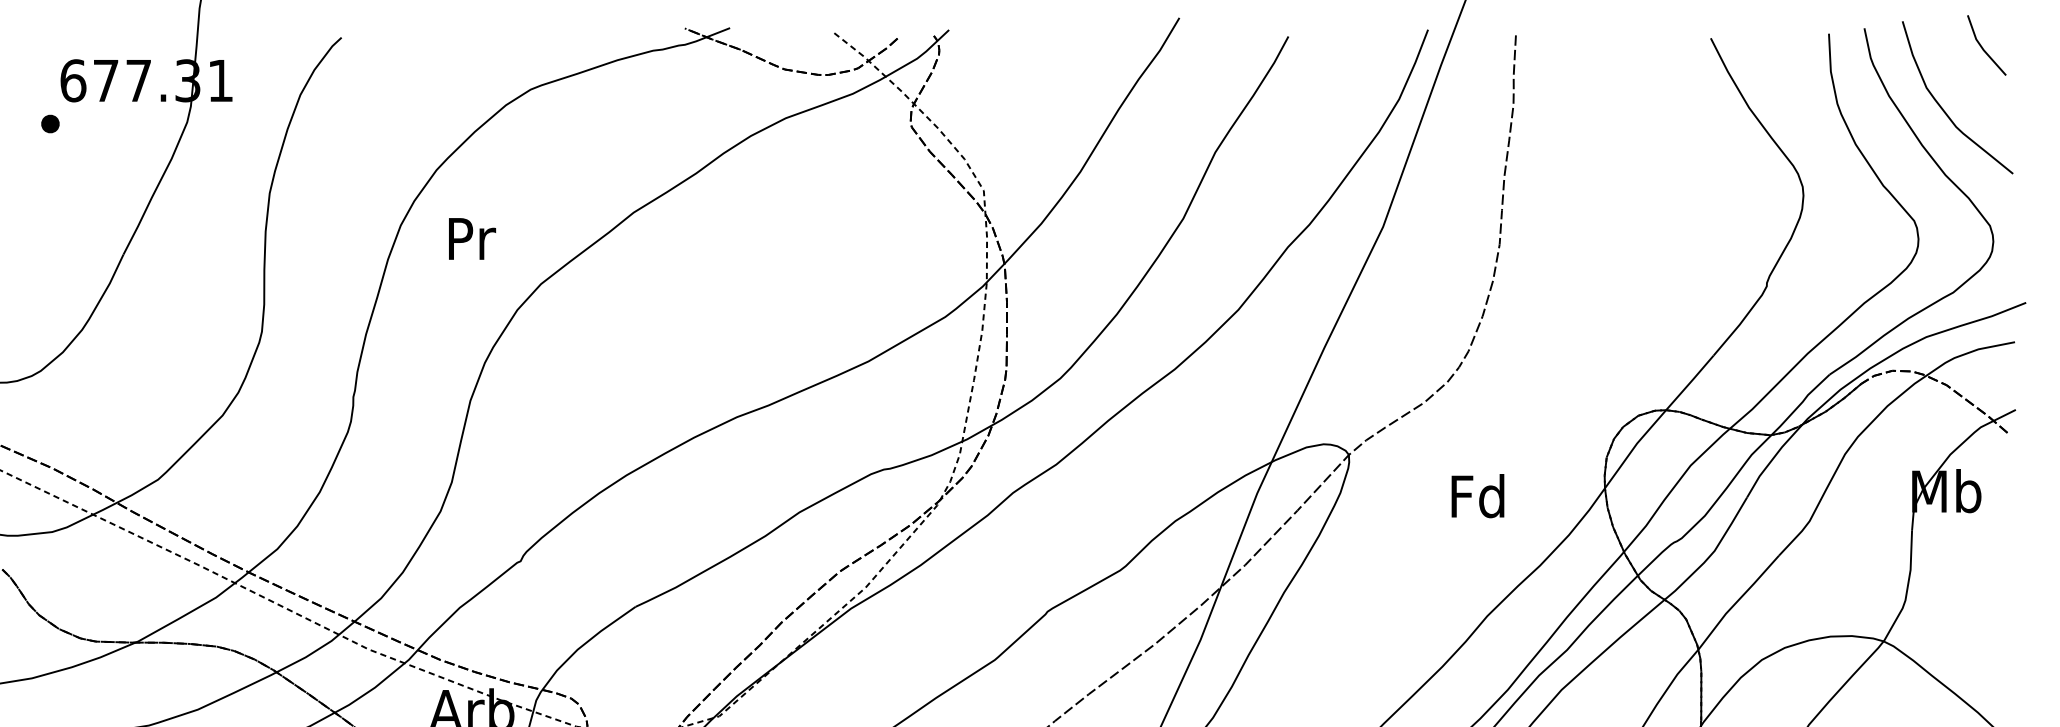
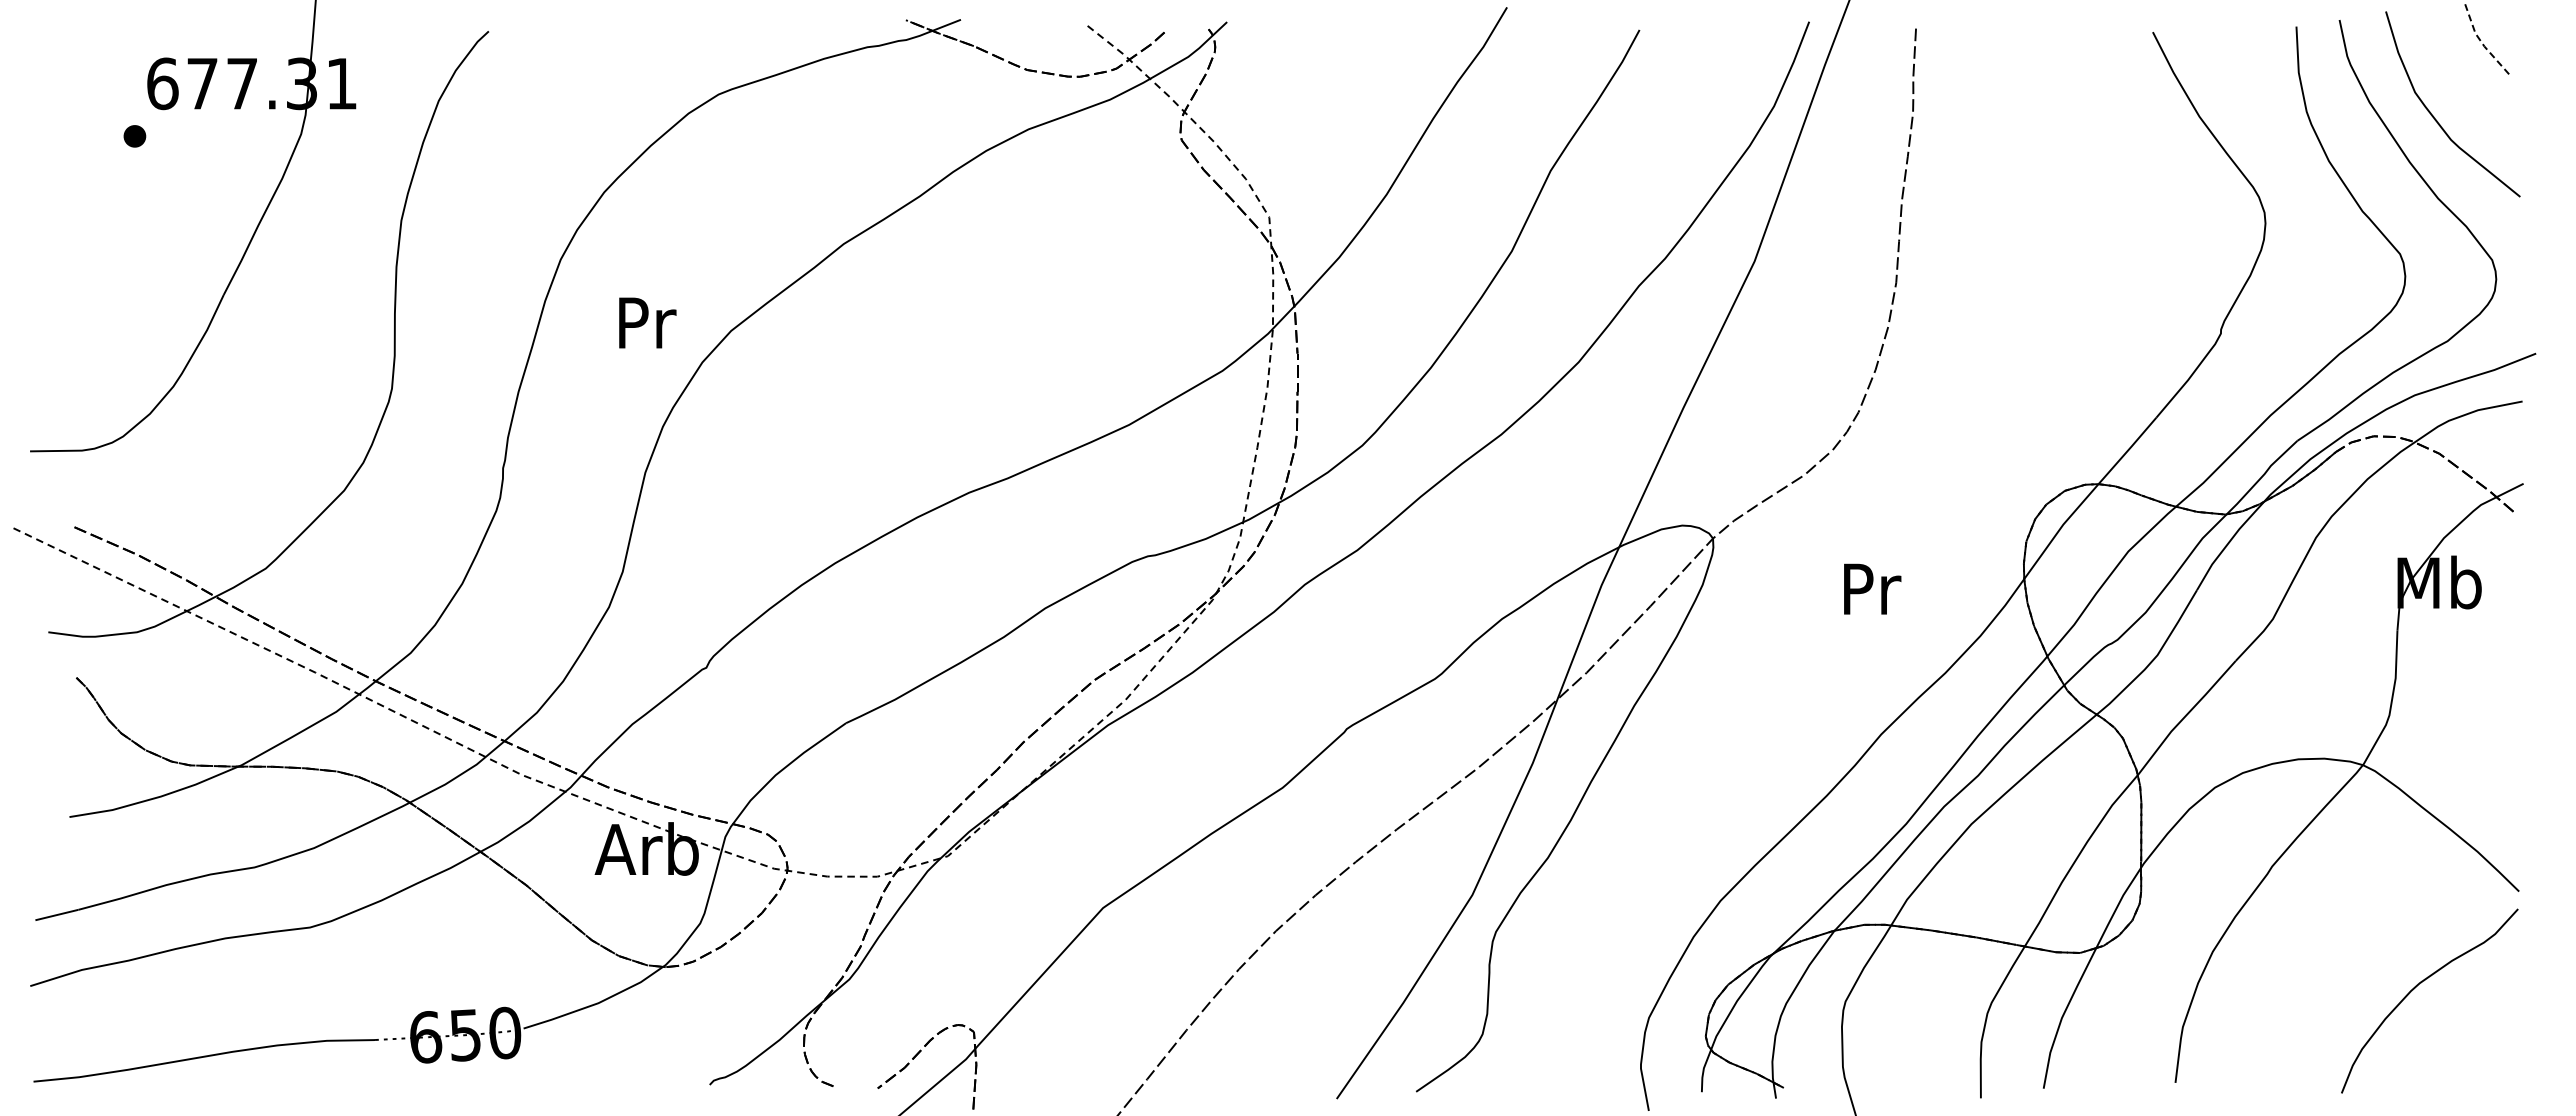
line: (1982, 48) -> (2482, 44), solid -> dashed
text: (472, 238) -> (647, 322), moved
text: (1477, 496) -> (1869, 588), Fd -> Pr

